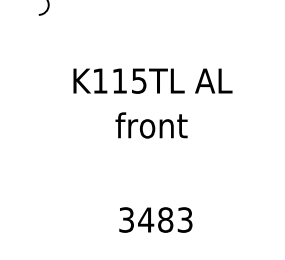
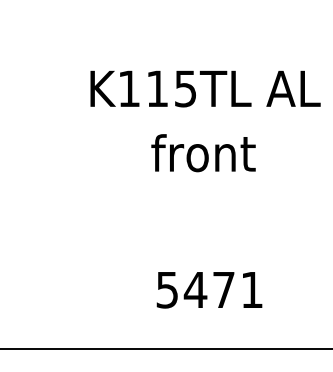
text: (156, 219) -> (210, 289), 3483 -> 5471

